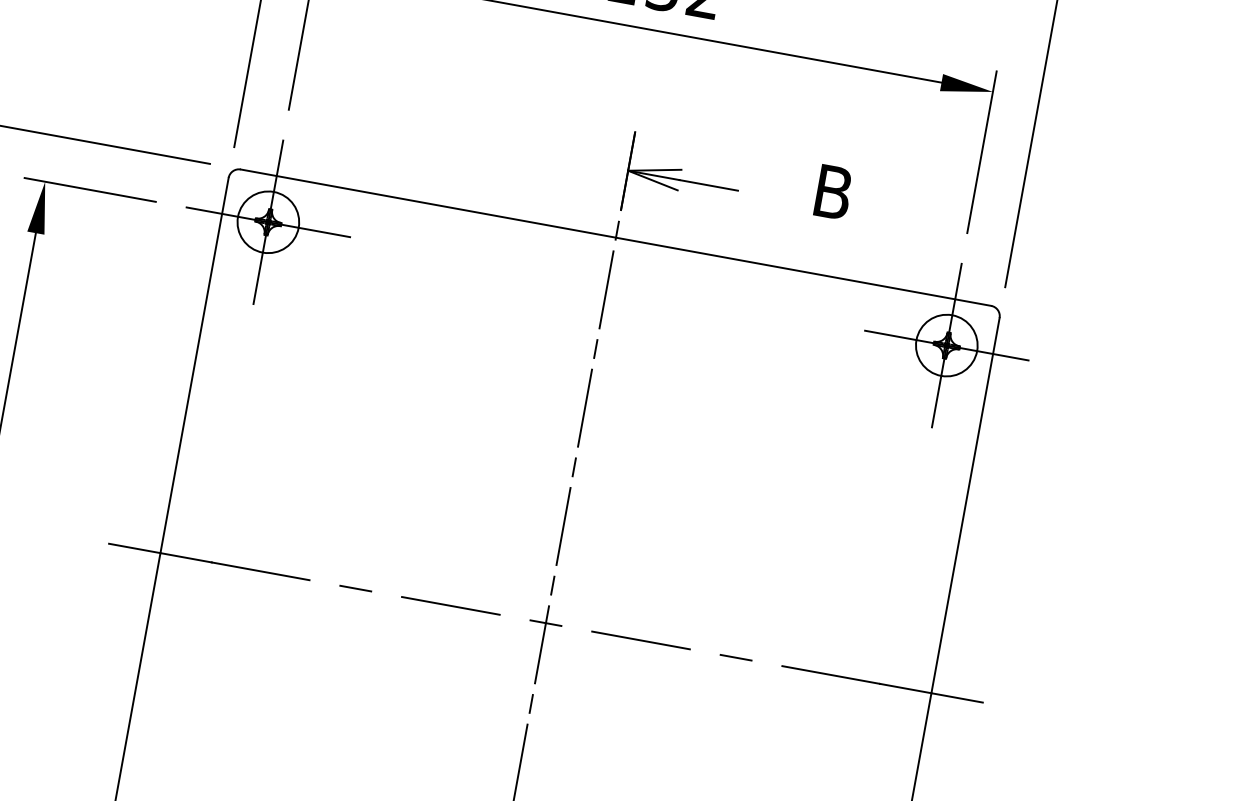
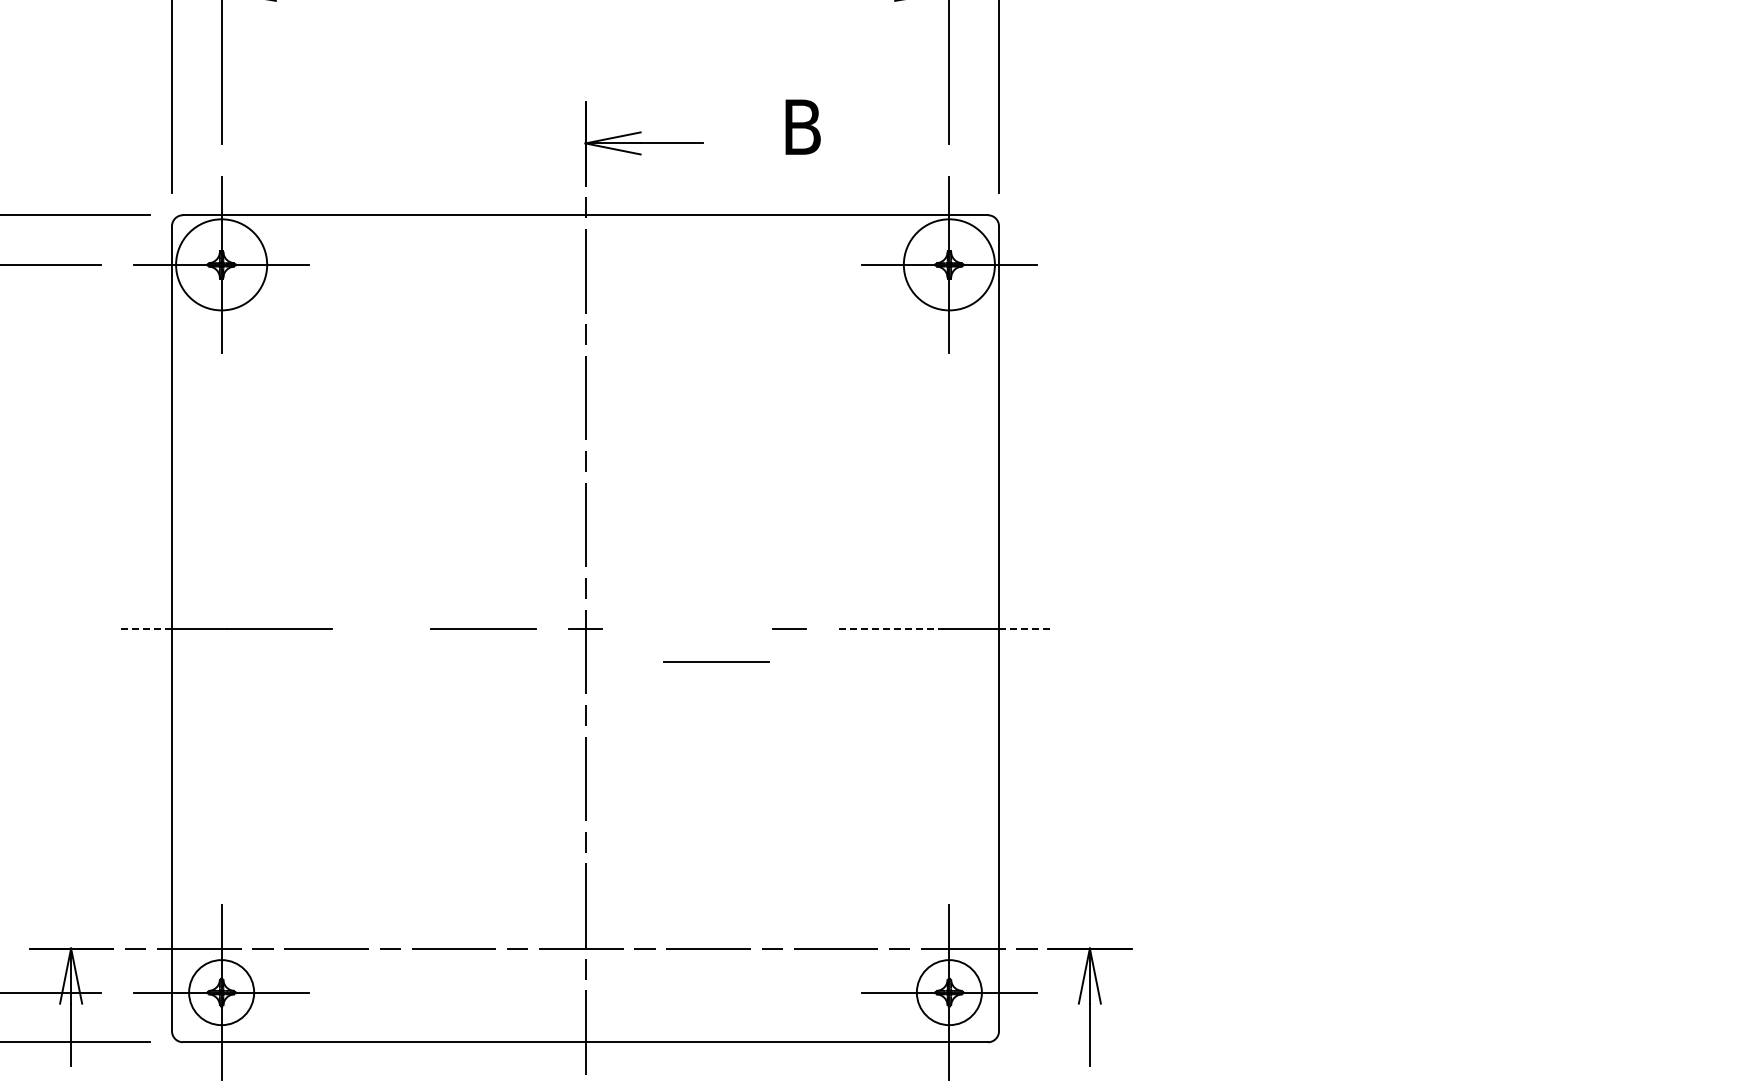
circle: (268, 221) -> (221, 264), size x1.4
circle: (946, 345) -> (948, 264), size x1.4
line: (134, 548) -> (144, 628), solid -> dashed
line: (355, 588) -> (381, 628), removed
line: (641, 640) -> (716, 661), moved
line: (832, 674) -> (892, 628), solid -> dashed
line: (957, 697) -> (1026, 628), solid -> dashed

